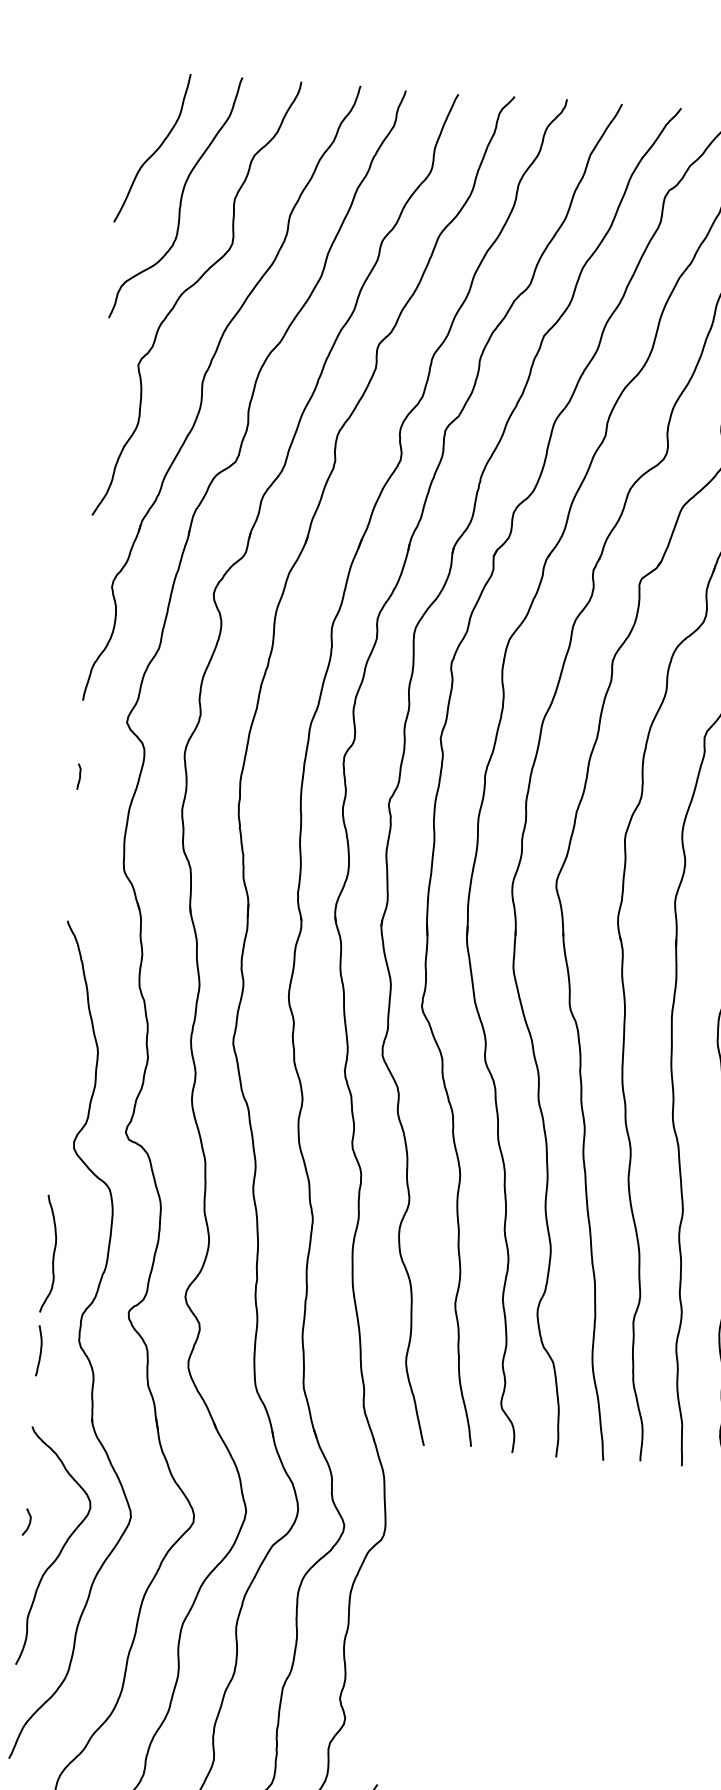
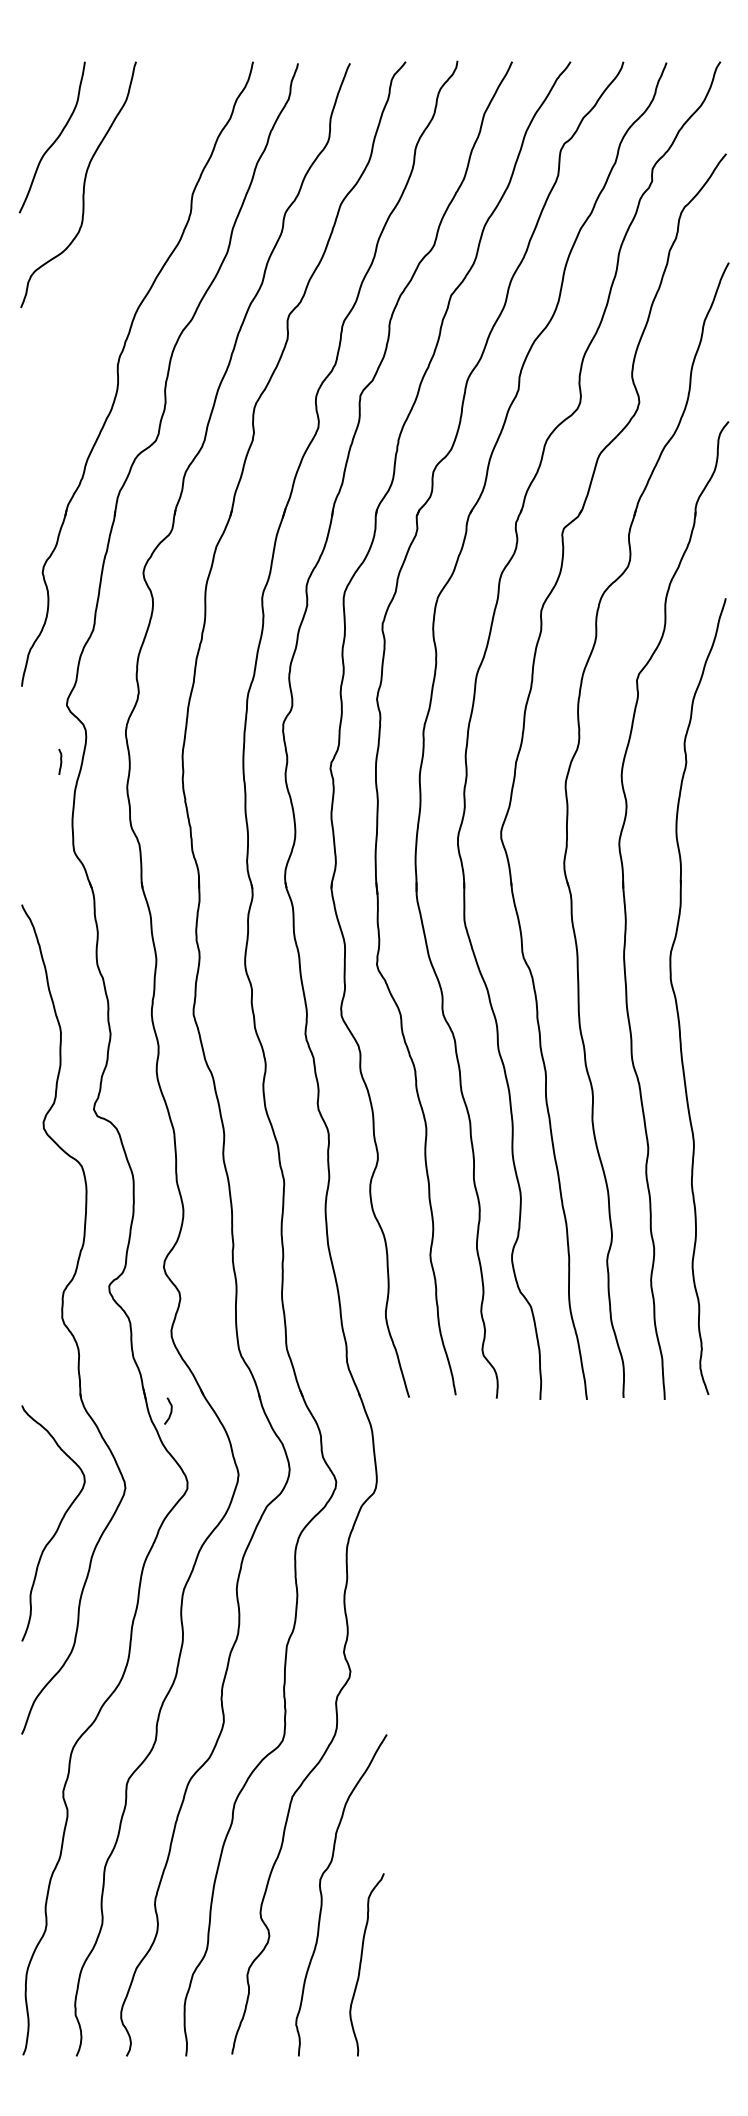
curve: (189, 288) -> (98, 273), removed
curve: (79, 776) -> (60, 761), moved
curve: (52, 1254) -> (30, 1234), removed
curve: (40, 1350) -> (24, 1330), removed
curve: (29, 1521) -> (170, 1410), moved

